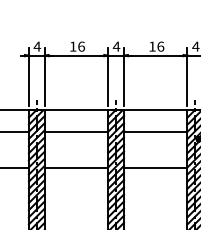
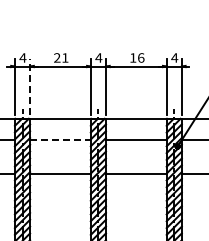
text: (77, 46) -> (61, 57), 16 -> 21
line: (45, 76) -> (30, 86), solid -> dashed
line: (76, 131) -> (60, 139), solid -> dashed

